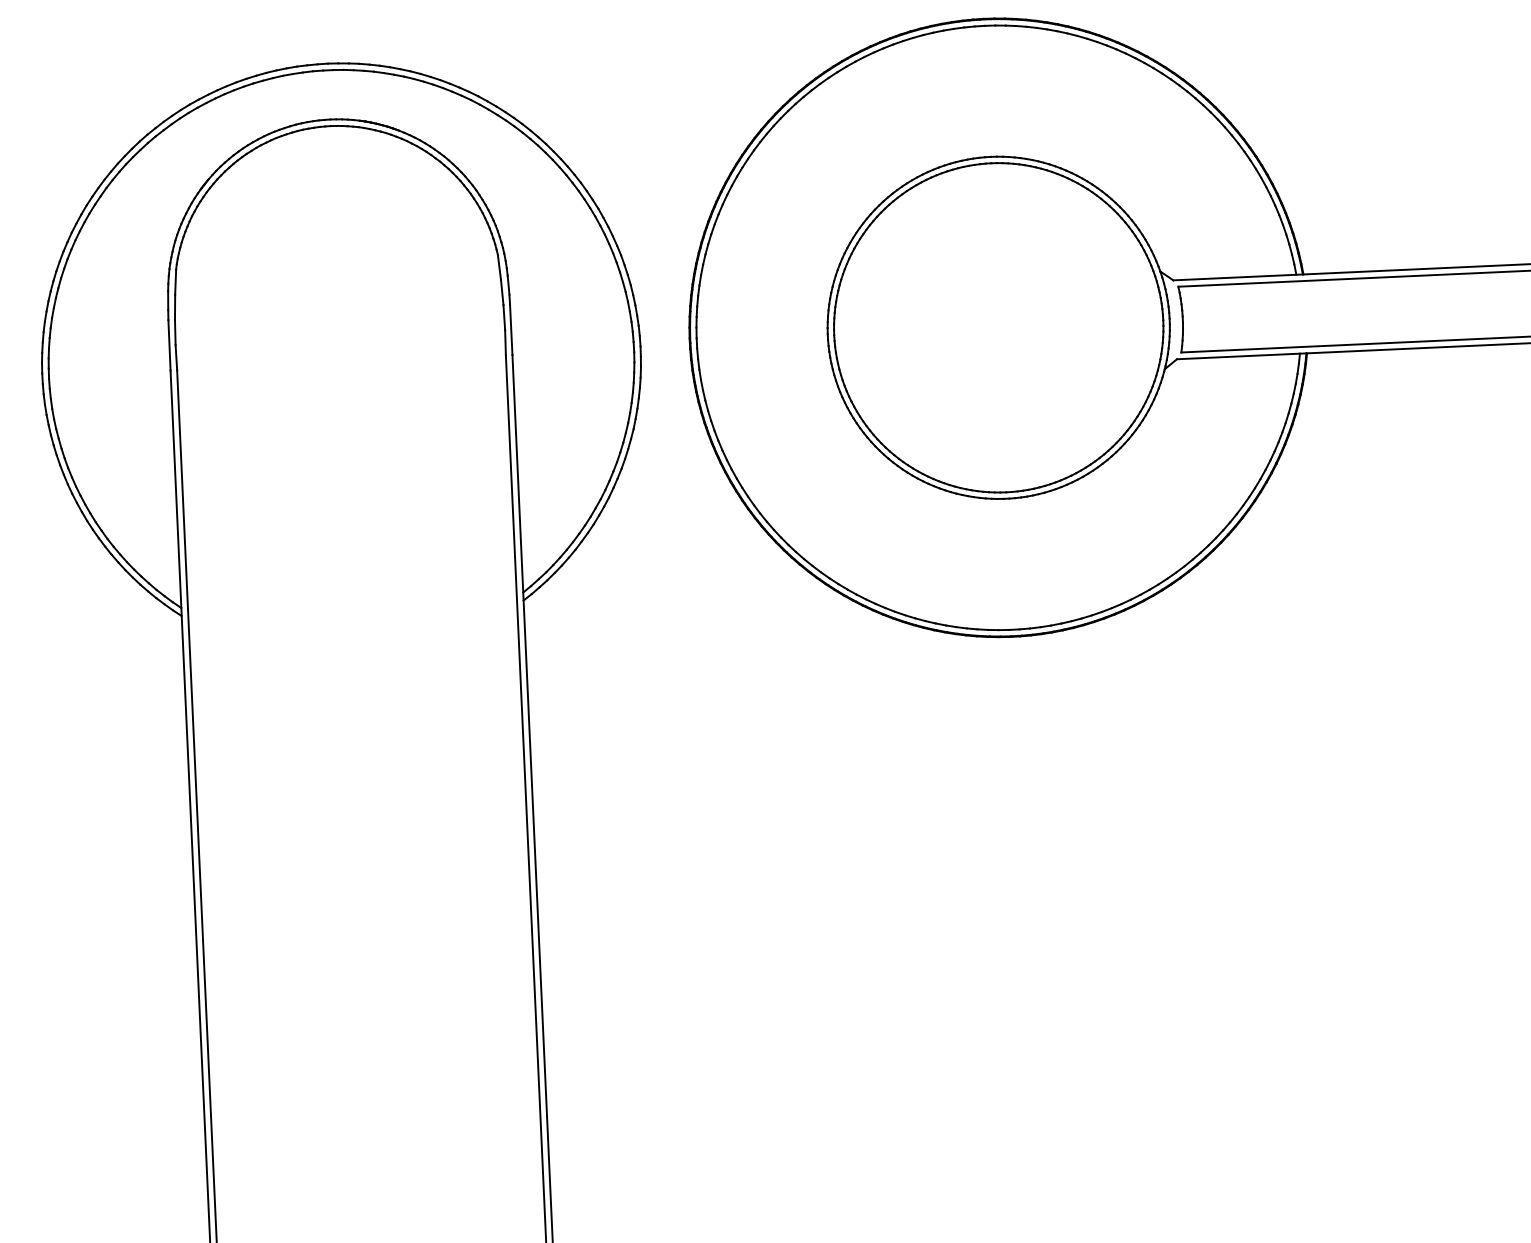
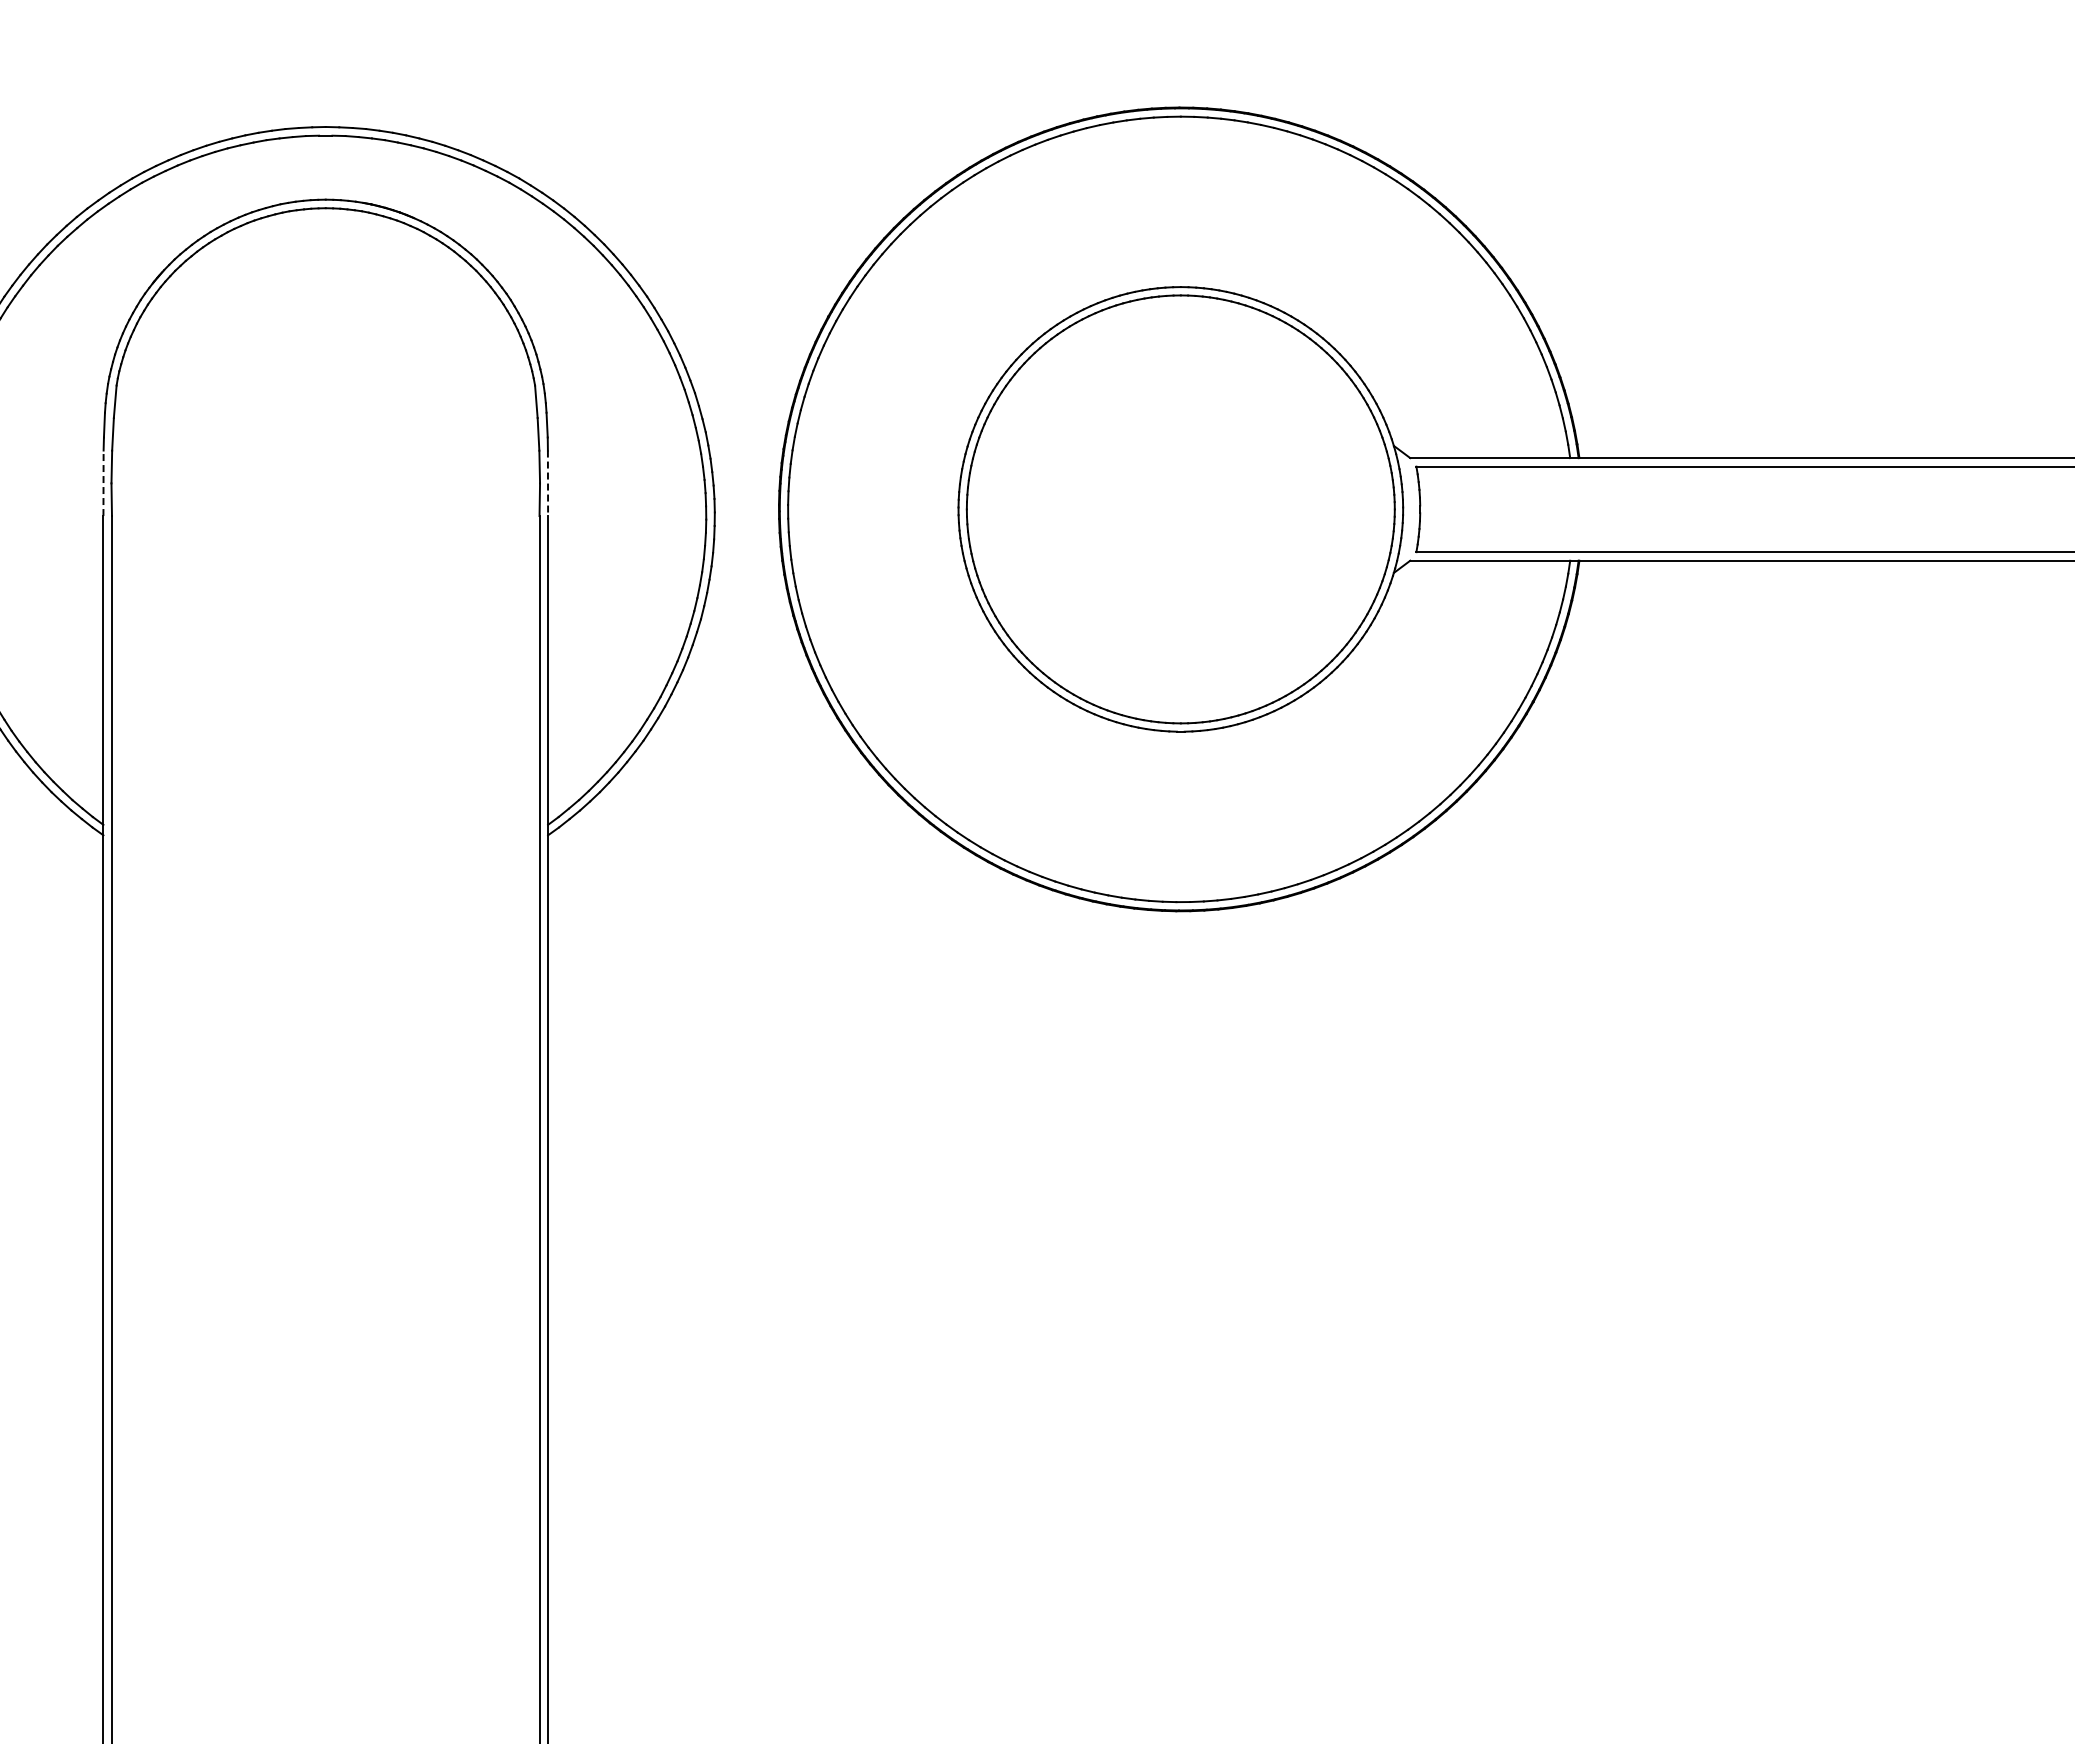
line: (511, 329) -> (548, 483), solid -> dashed
line: (169, 345) -> (103, 483), solid -> dashed

